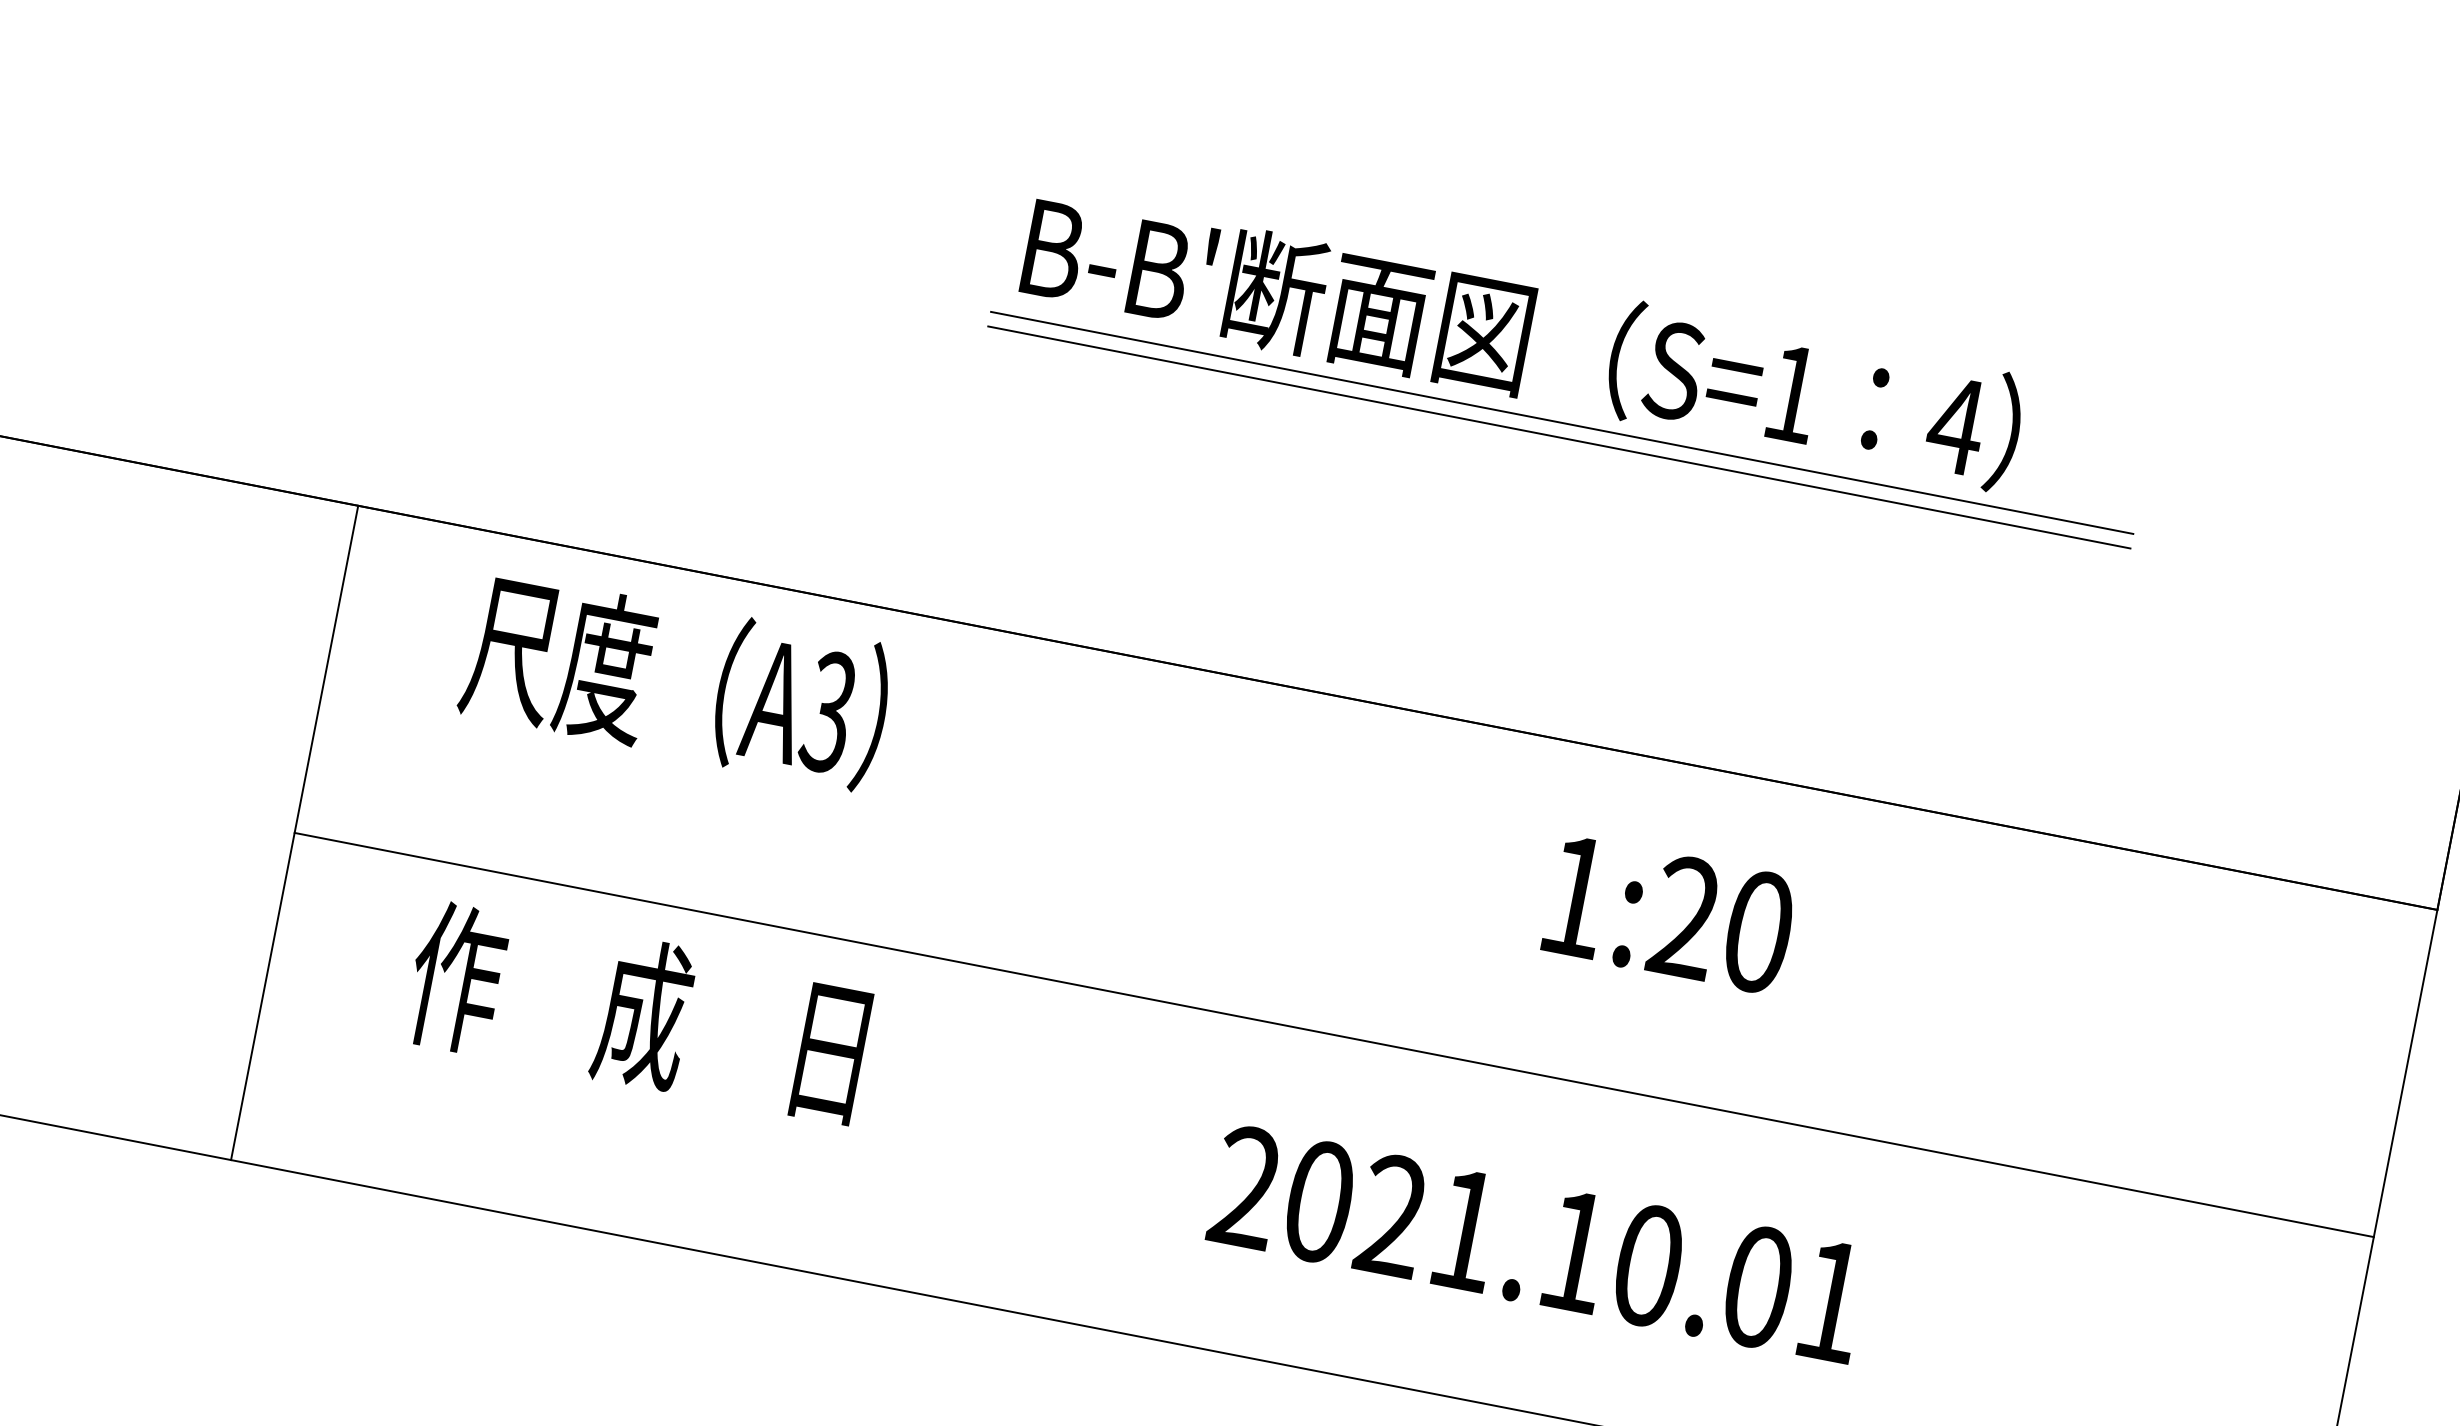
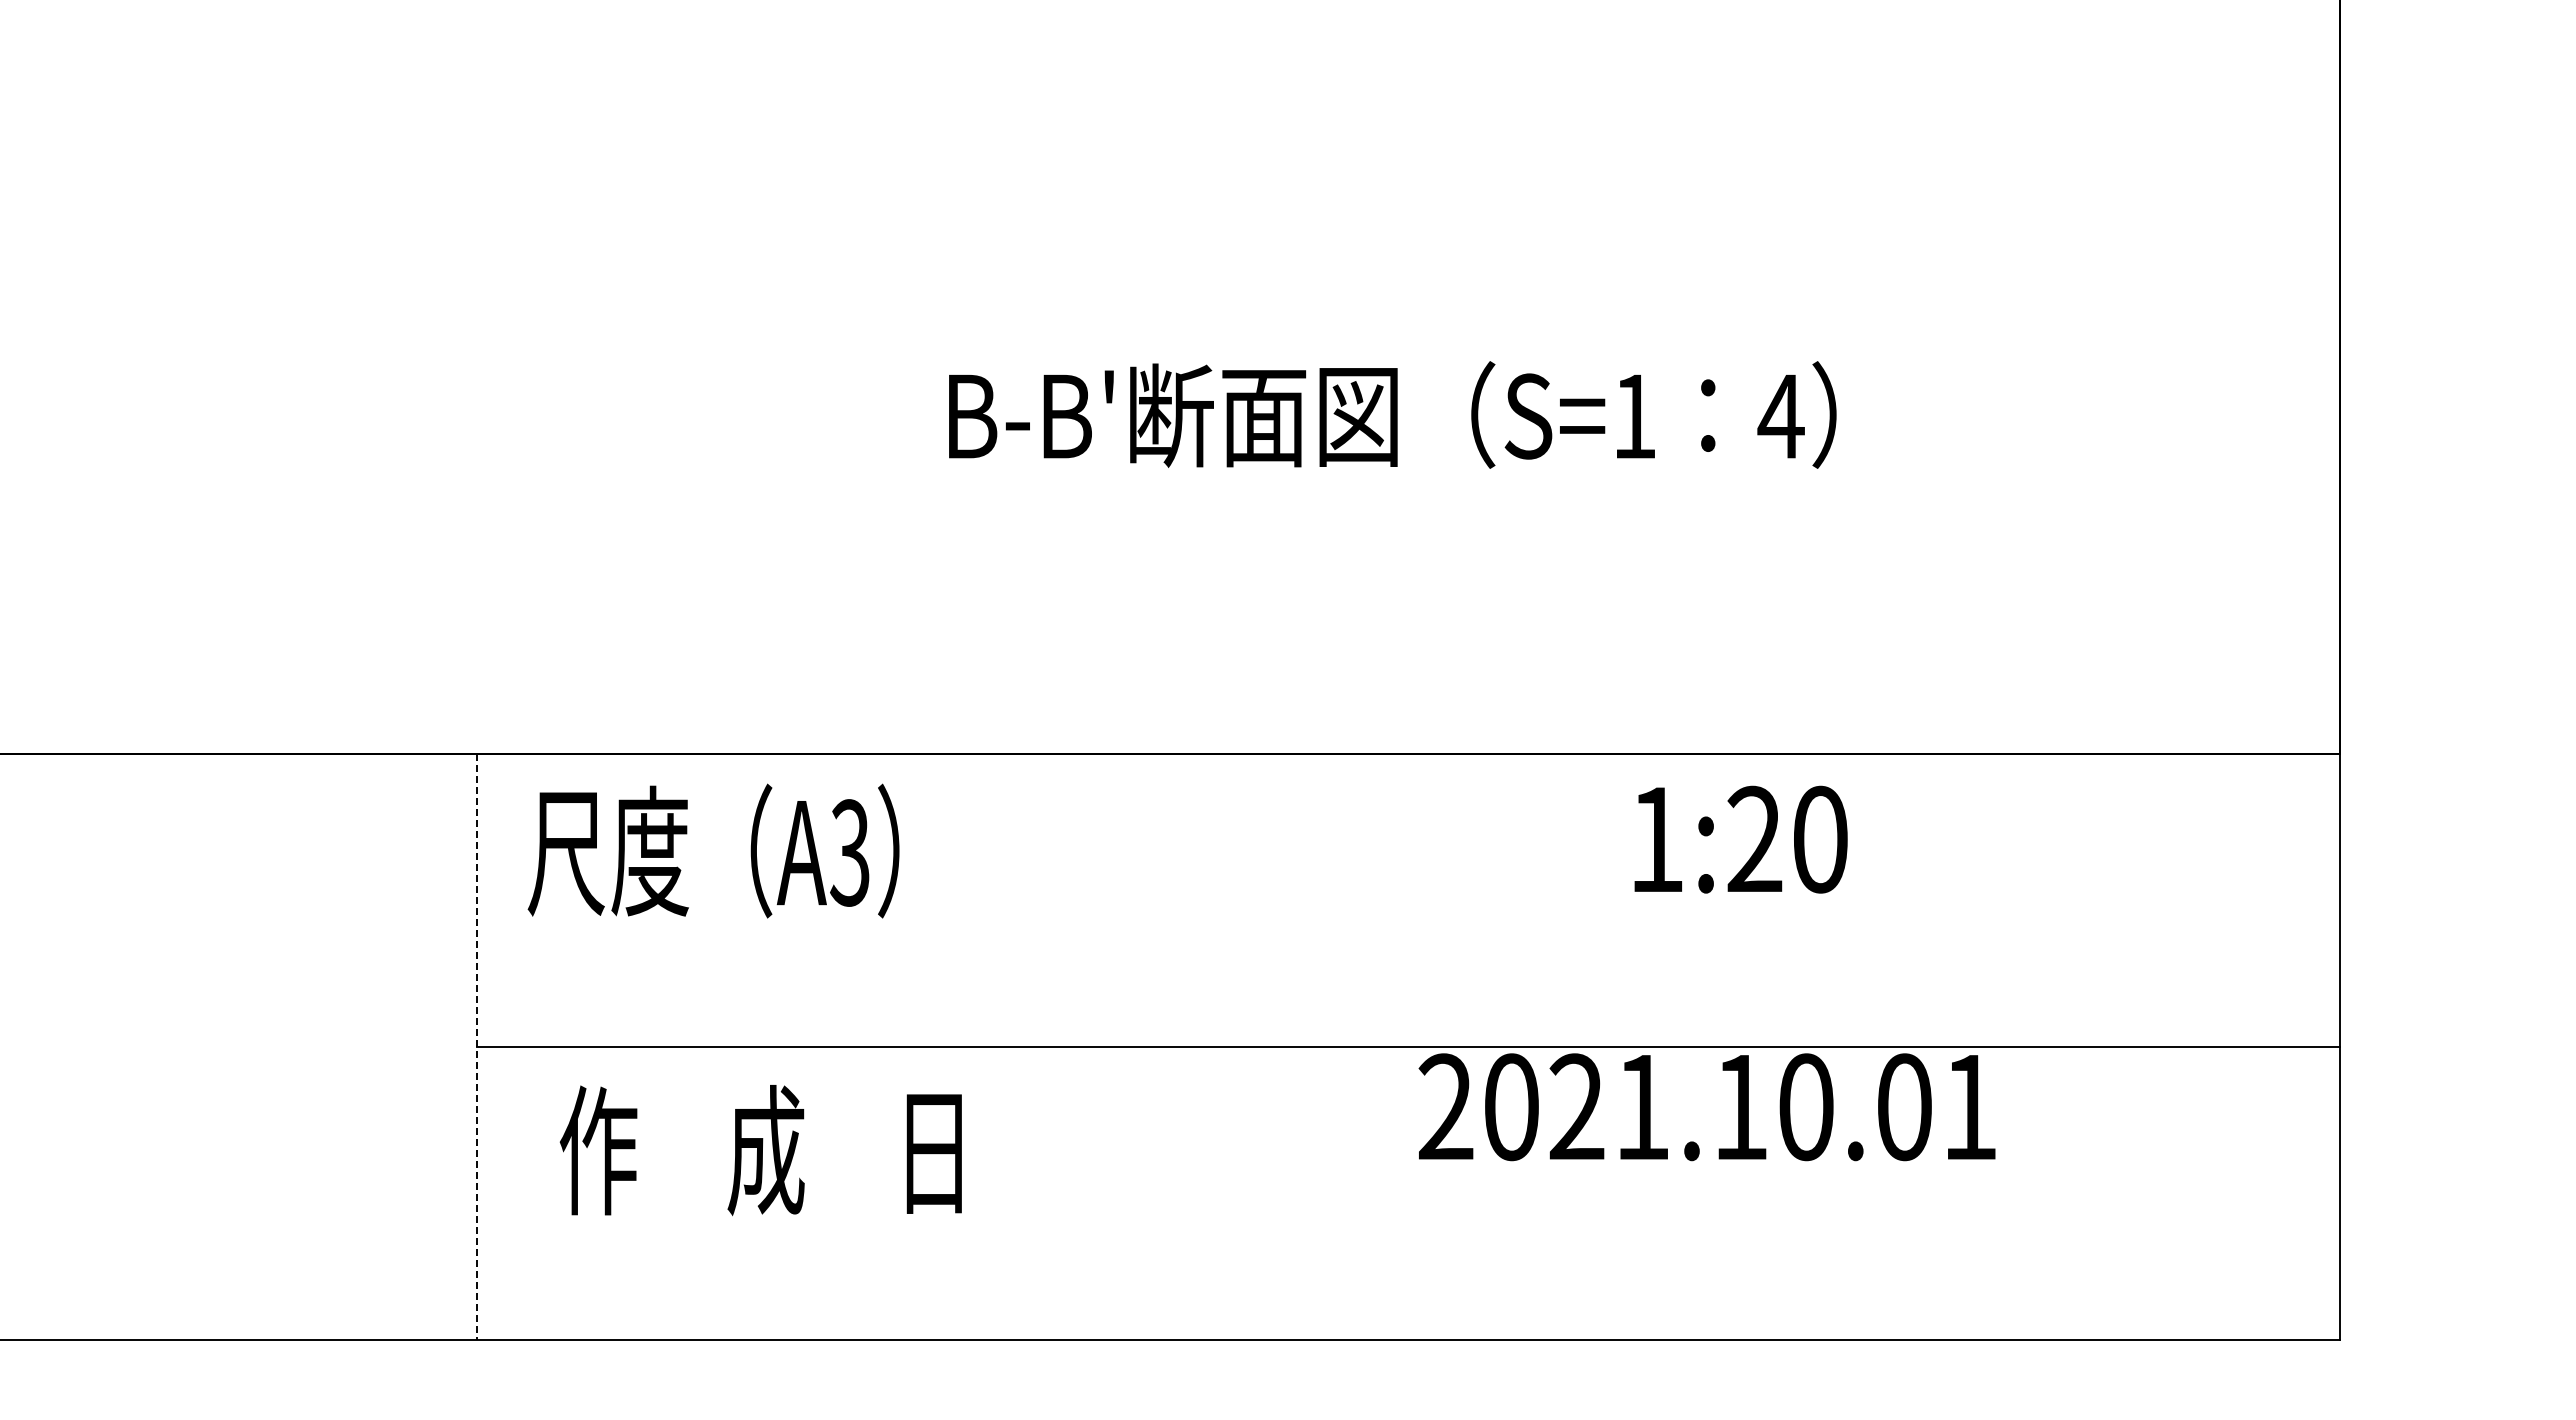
text: (1522, 339) -> (1392, 414), moved
line: (1562, 422) -> (1502, 479), removed
line: (1559, 437) -> (1502, 493), removed
text: (676, 679) -> (713, 850), moved
line: (294, 833) -> (477, 1047), solid -> dashed
text: (1669, 914) -> (1740, 839), moved
text: (637, 1012) -> (760, 1150), moved
text: (1536, 1244) -> (1706, 1107), moved

